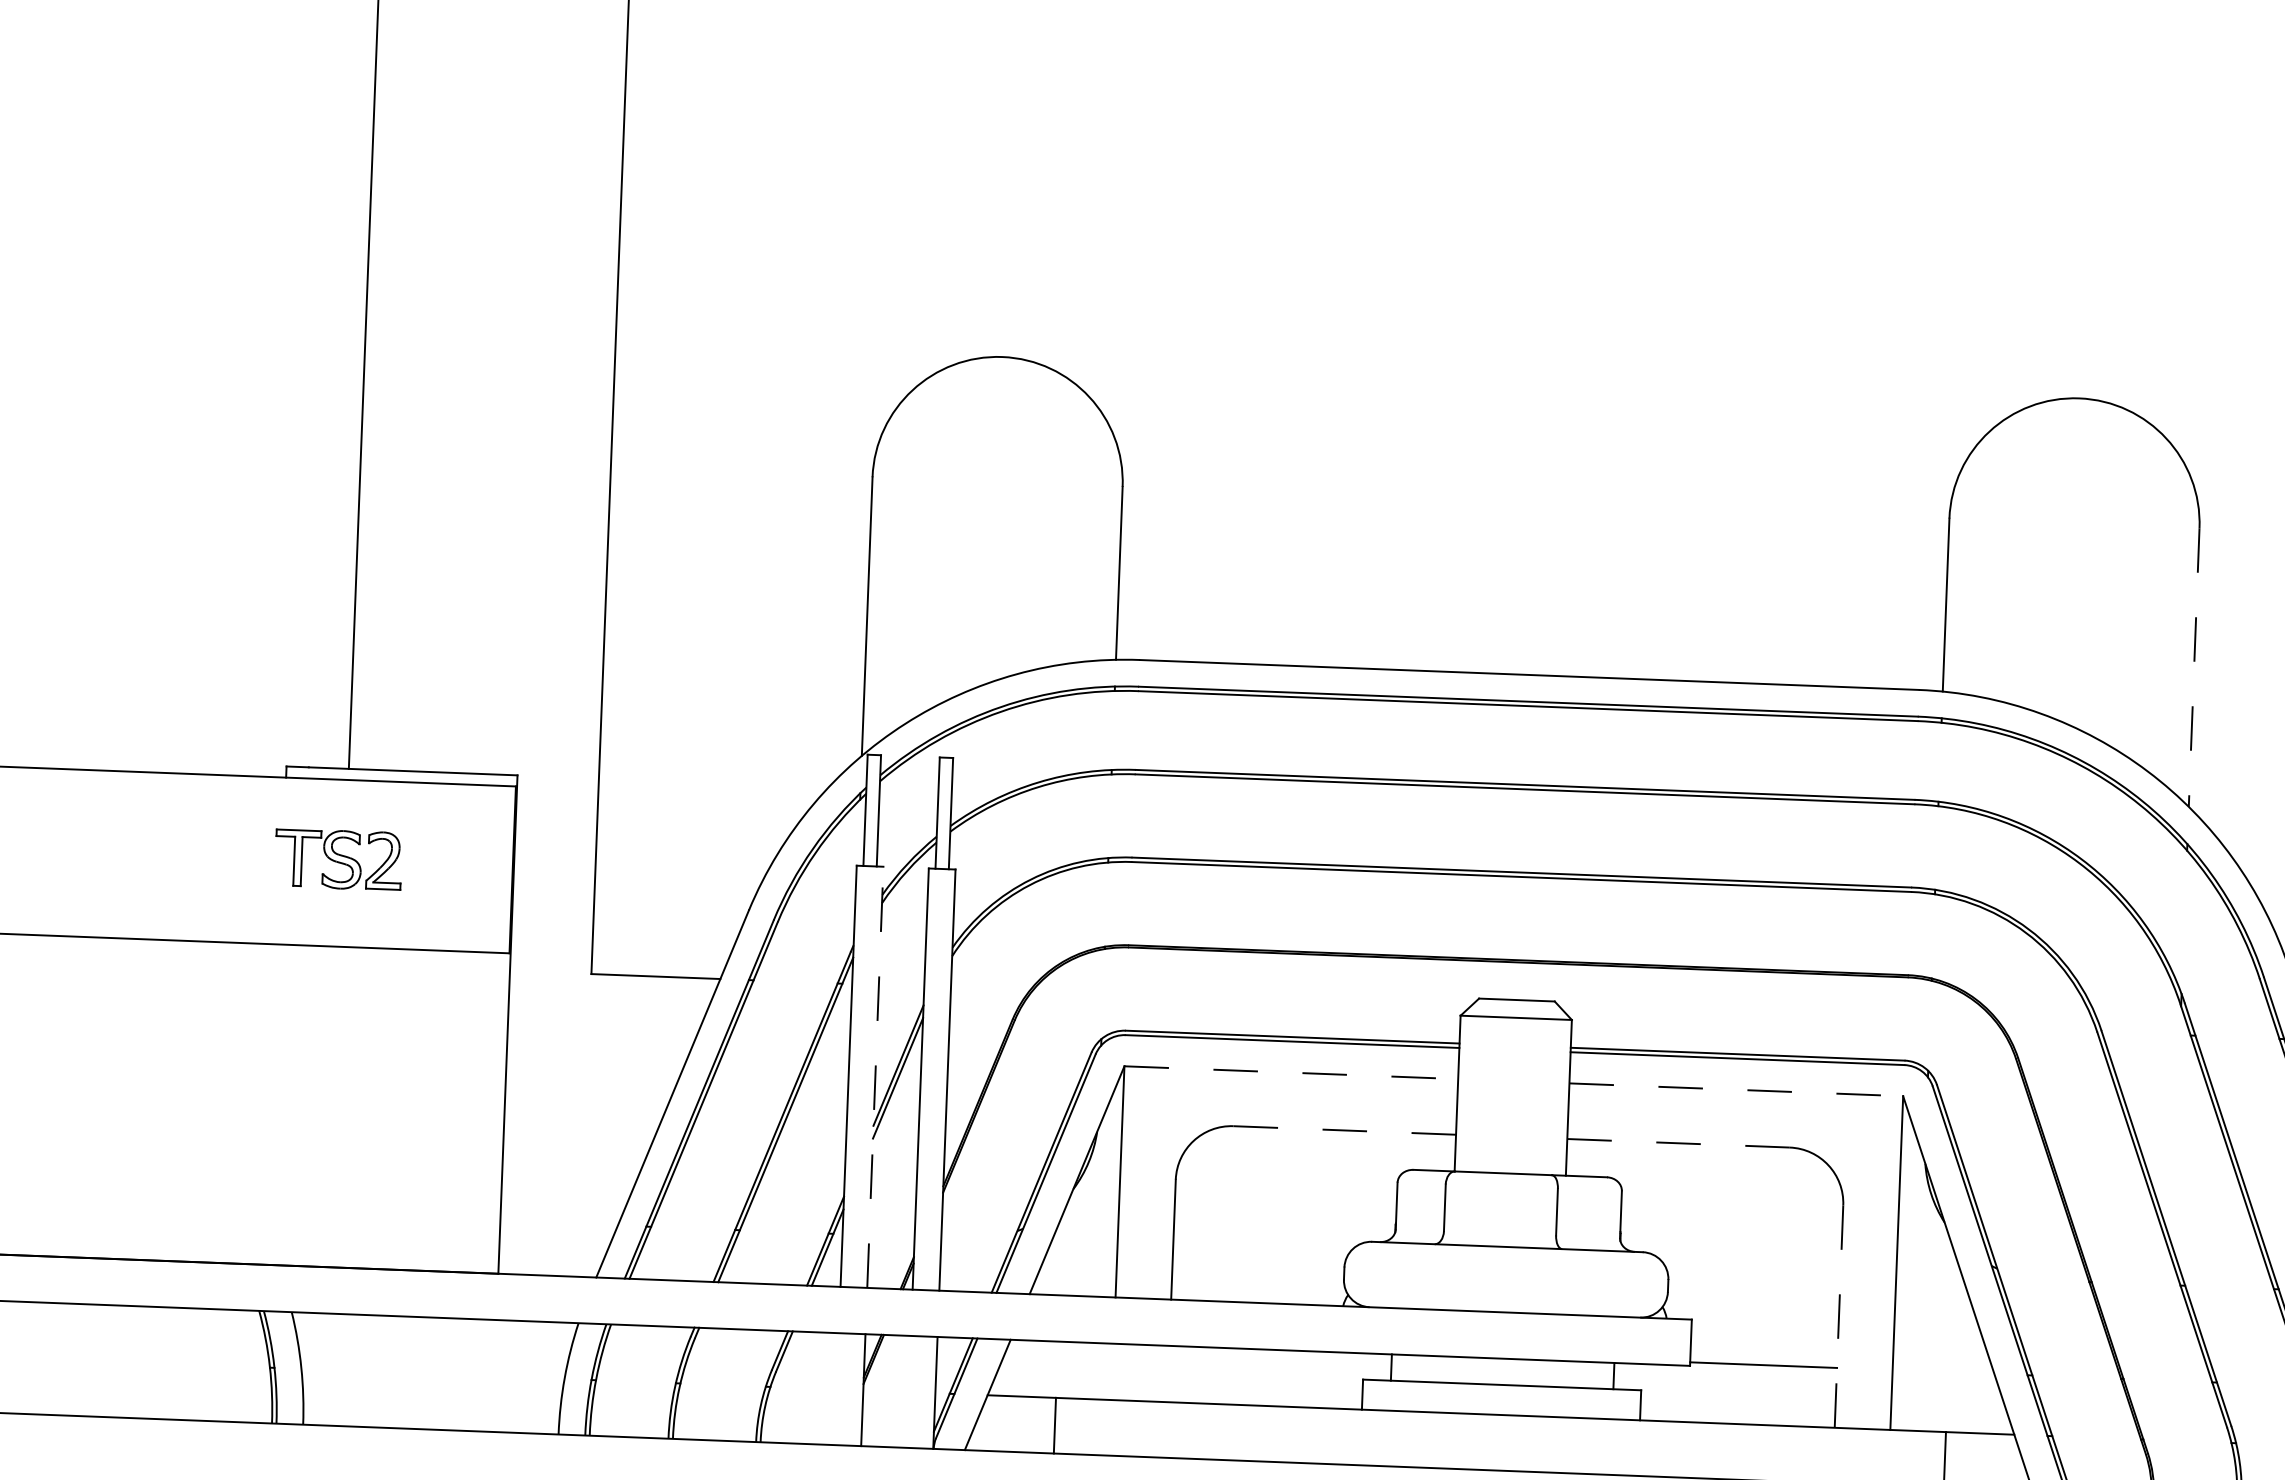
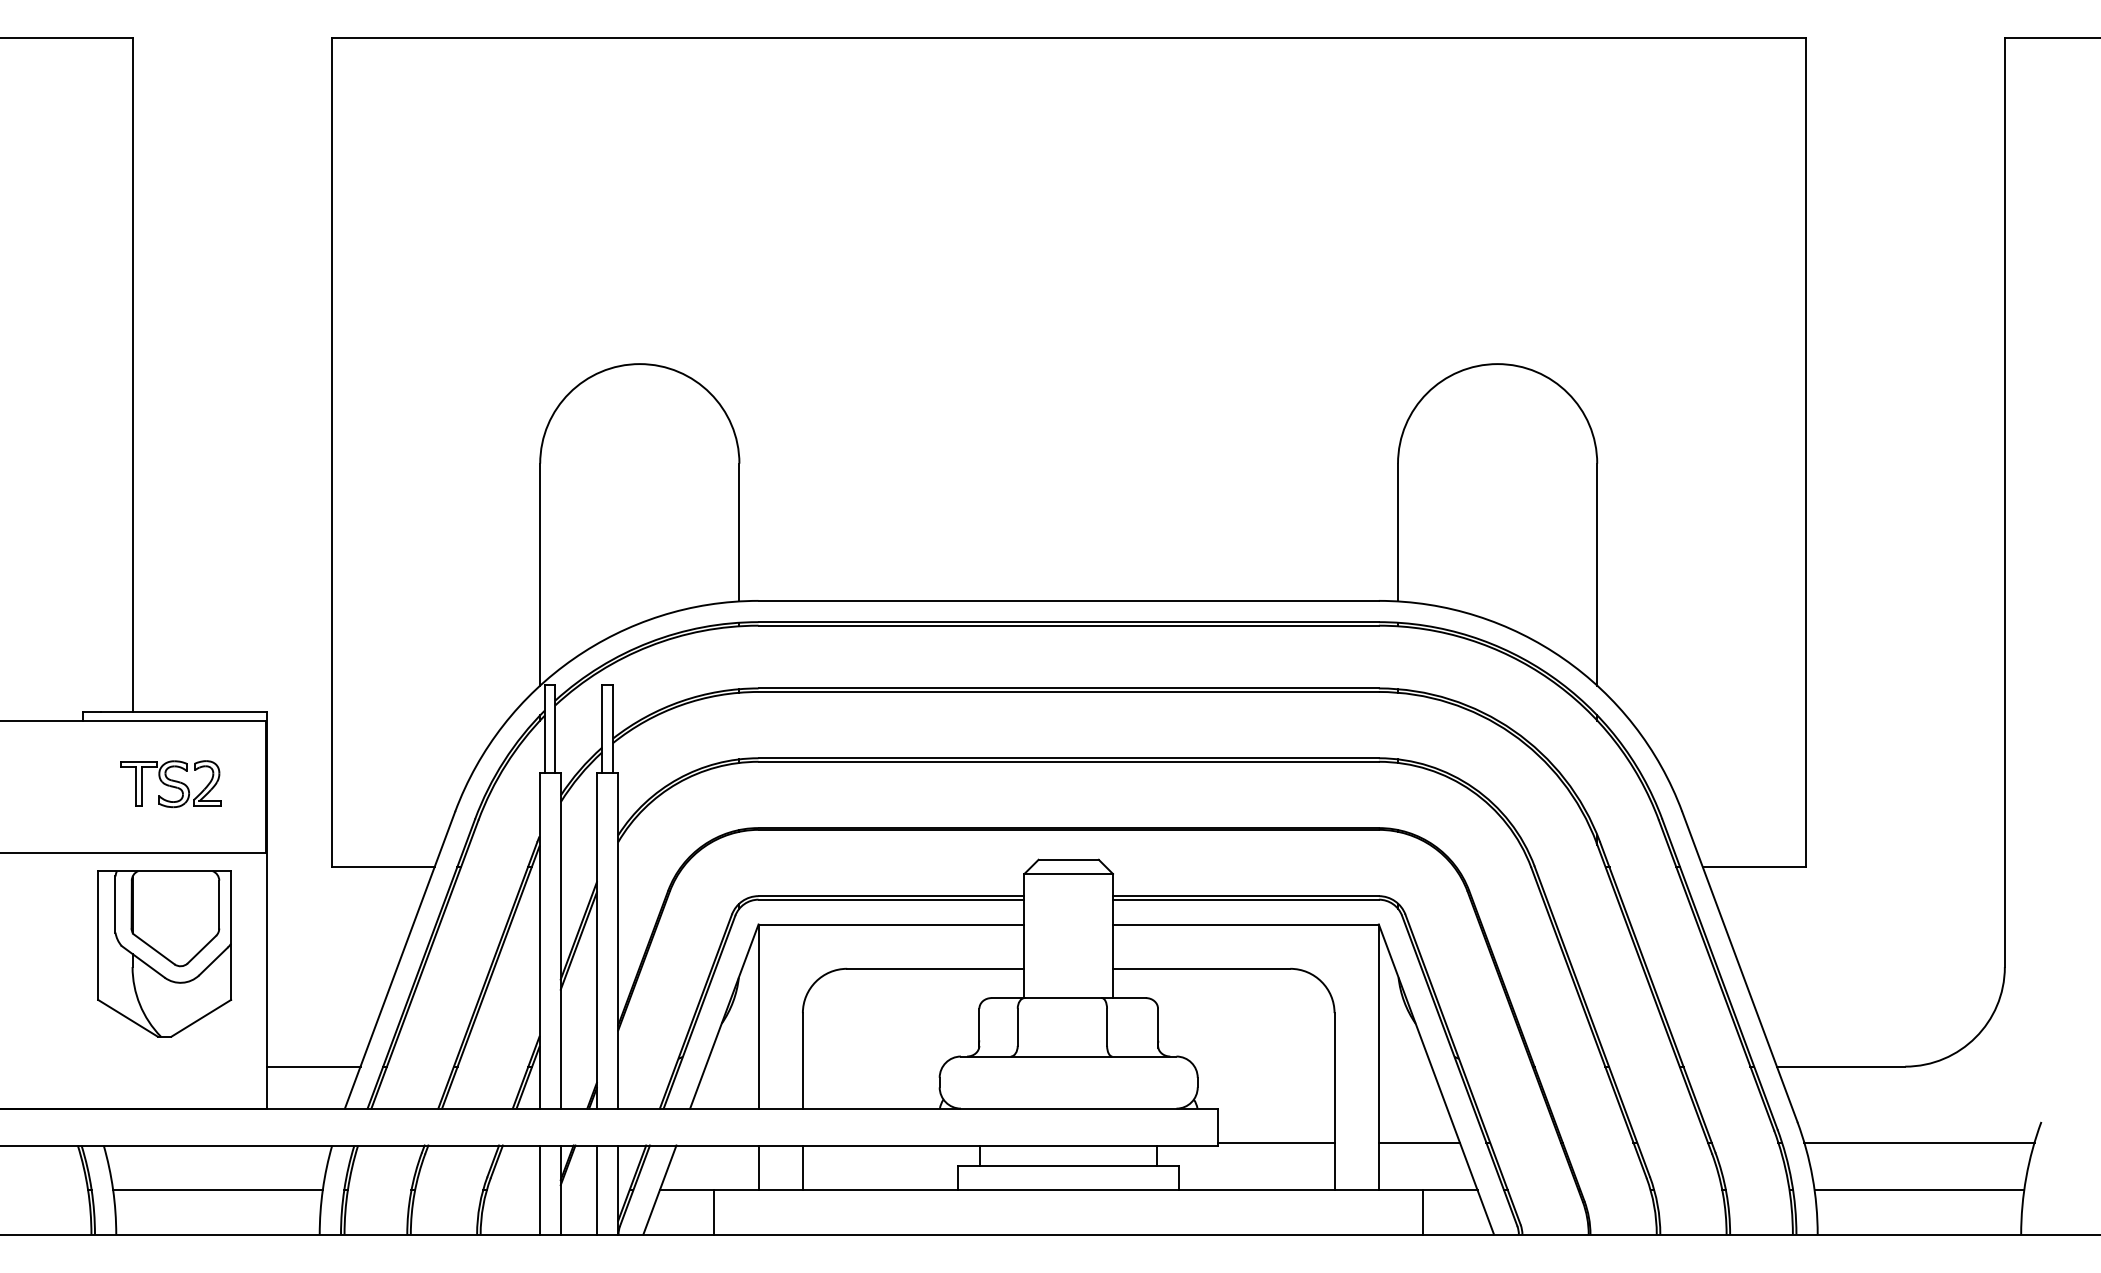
line: (2194, 667) -> (1597, 574), dashed -> solid
part: (337, 860) -> (170, 784), moved
line: (1291, 1072) -> (891, 924), dashed -> solid
part: (377, 1074) -> (164, 953), added
line: (875, 1076) -> (560, 940), dashed -> solid
line: (1735, 1089) -> (1245, 924), dashed -> solid
line: (1344, 1130) -> (935, 968), dashed -> solid
line: (1678, 1142) -> (1201, 968), dashed -> solid
line: (558, 1223) -> (313, 1066), added
line: (1838, 1316) -> (1334, 1101), dashed -> solid
line: (1112, 1371) -> (758, 1167), added
line: (1942, 1371) -> (1418, 1142), added
line: (1167, 1373) -> (802, 1167), added
line: (432, 1374) -> (217, 1190), added
line: (836, 1388) -> (539, 1189), added
line: (908, 1391) -> (596, 1189), added

